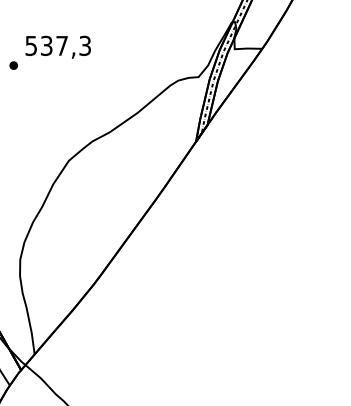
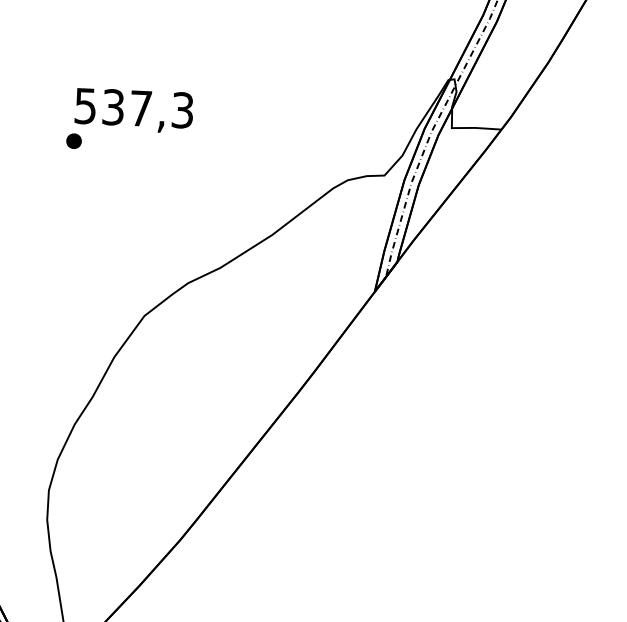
part: (13, 65) -> (73, 140), moved

